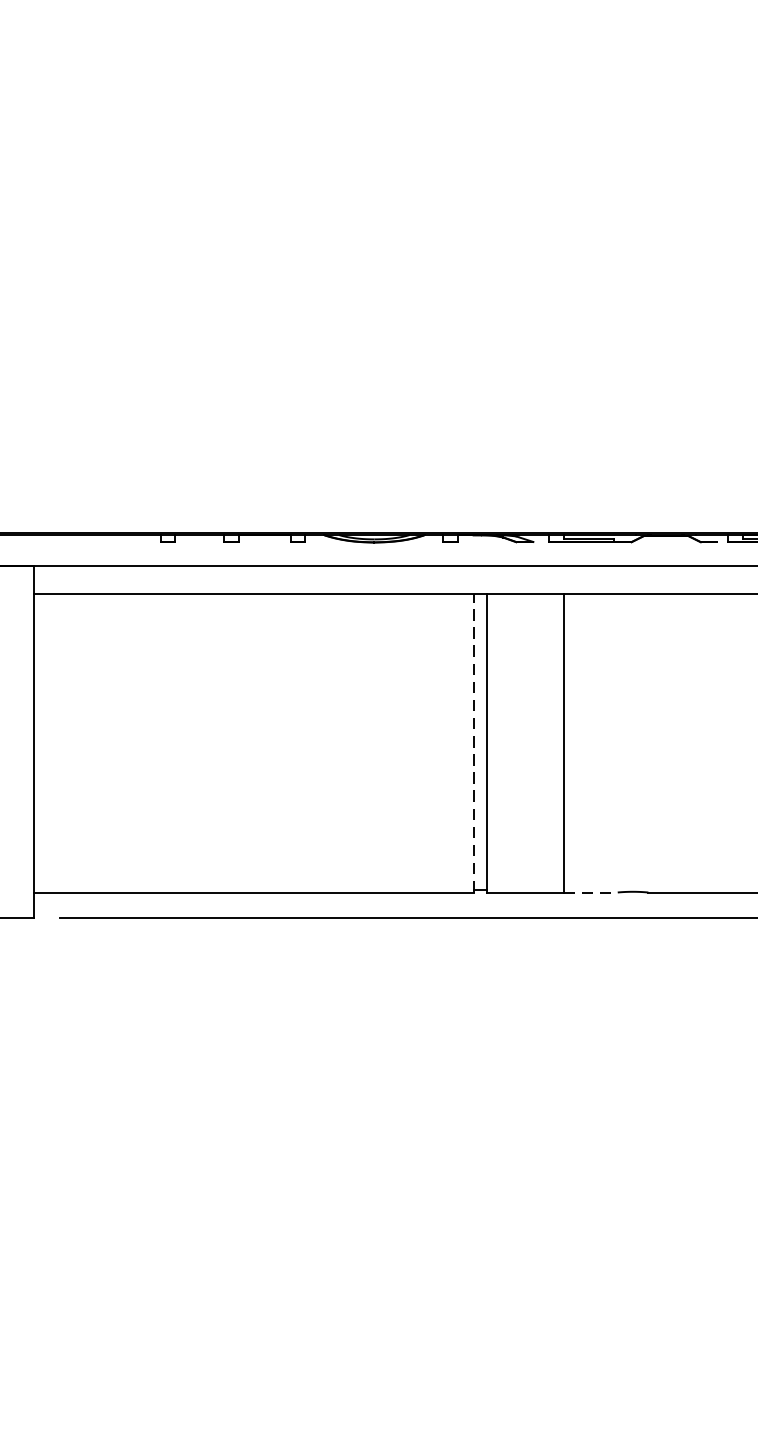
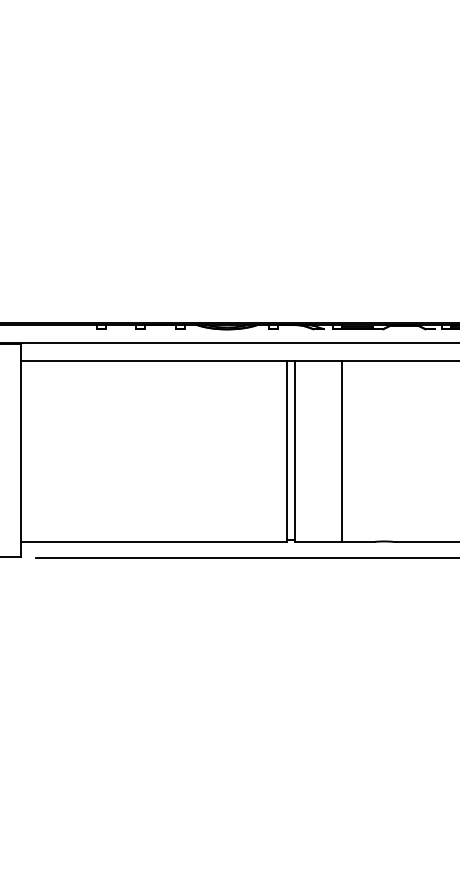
line: (473, 743) -> (287, 451), dashed -> solid
line: (592, 891) -> (359, 541), dashed -> solid

